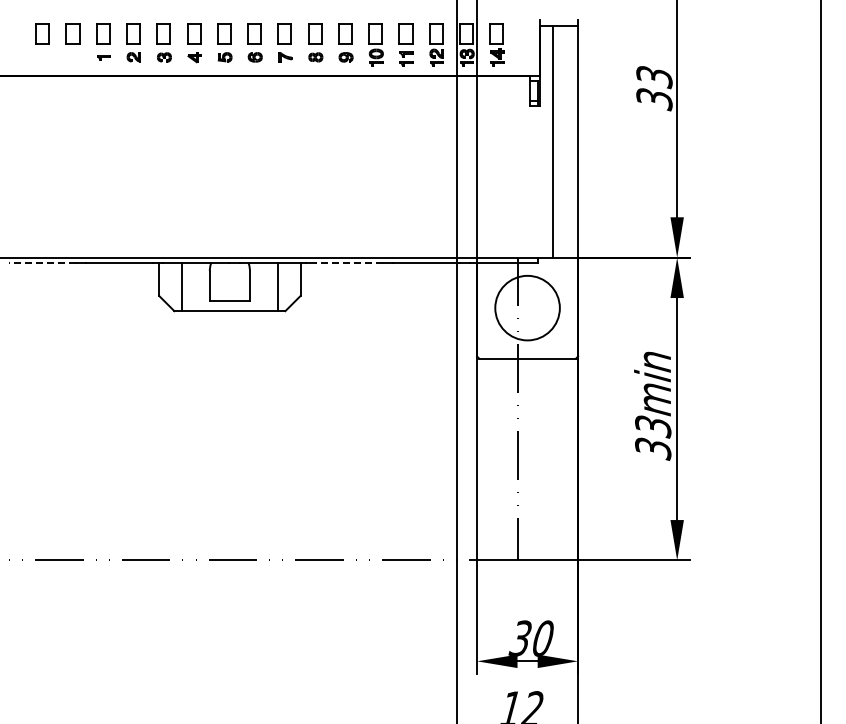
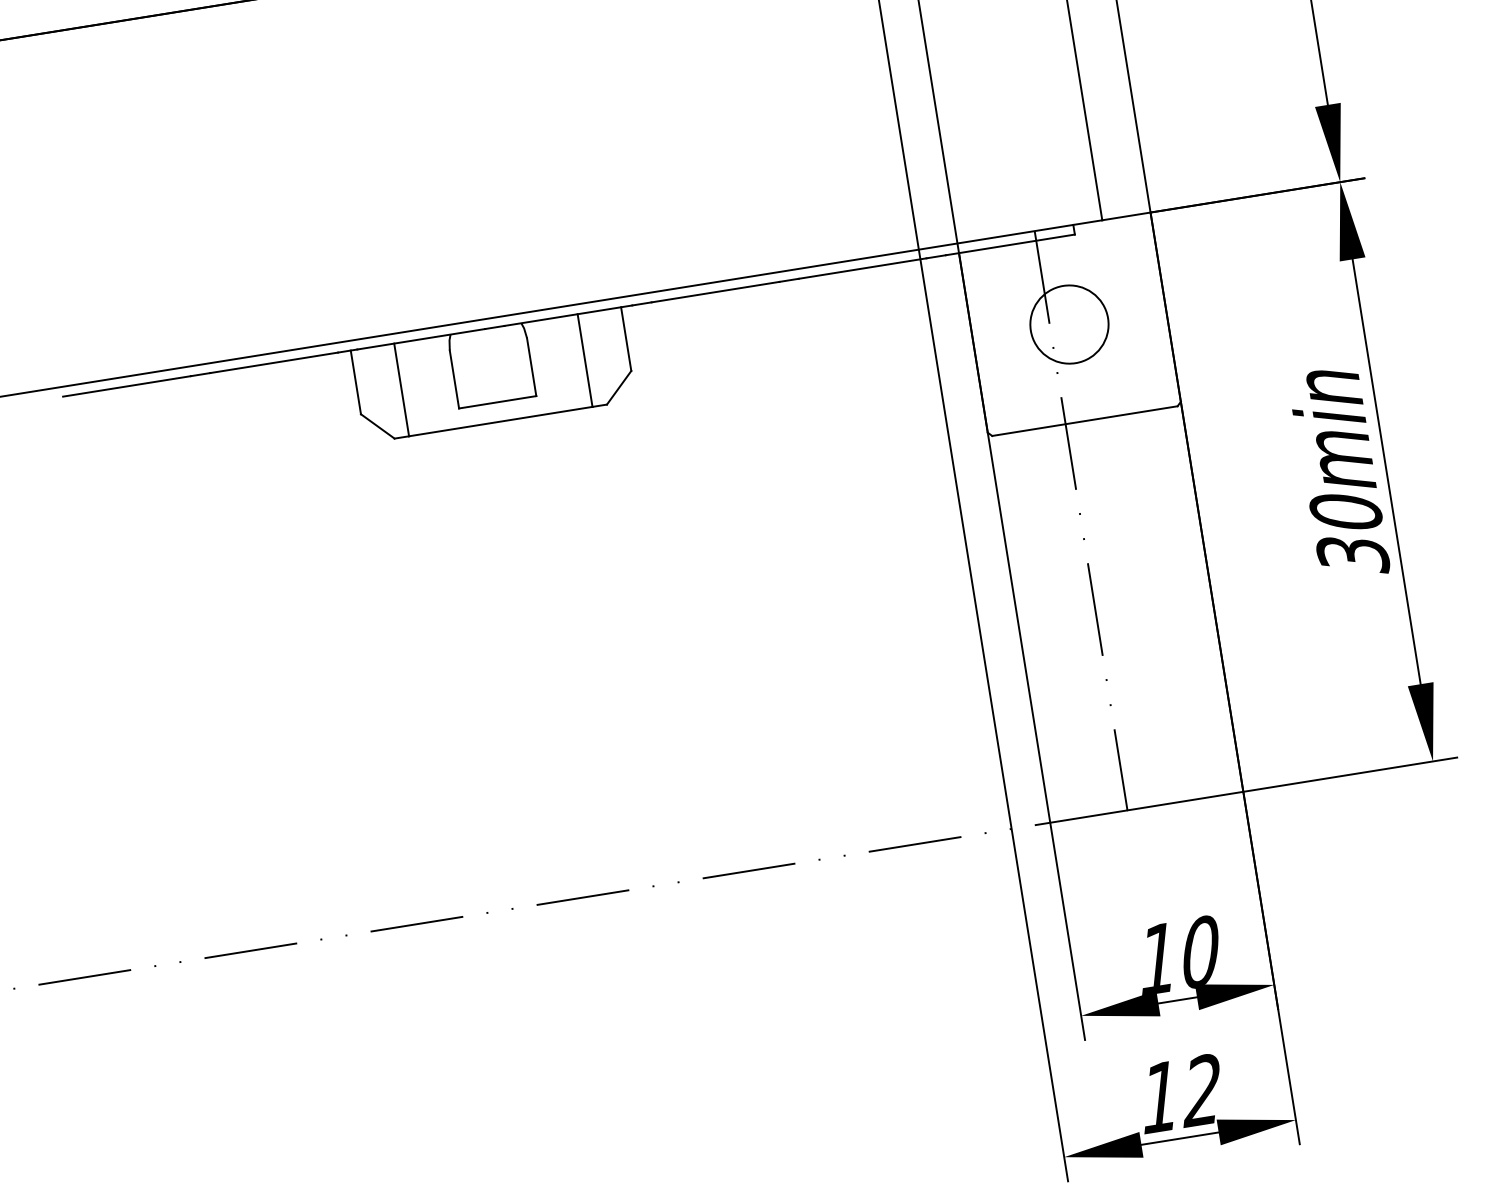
line: (41, 262) -> (125, 386), dashed -> solid
line: (349, 262) -> (714, 291), dashed -> solid
circle: (527, 307) -> (1069, 323), size x0.62
text: (653, 426) -> (1346, 512), 33min -> 30min
text: (519, 638) -> (1155, 959), 30 -> 10

